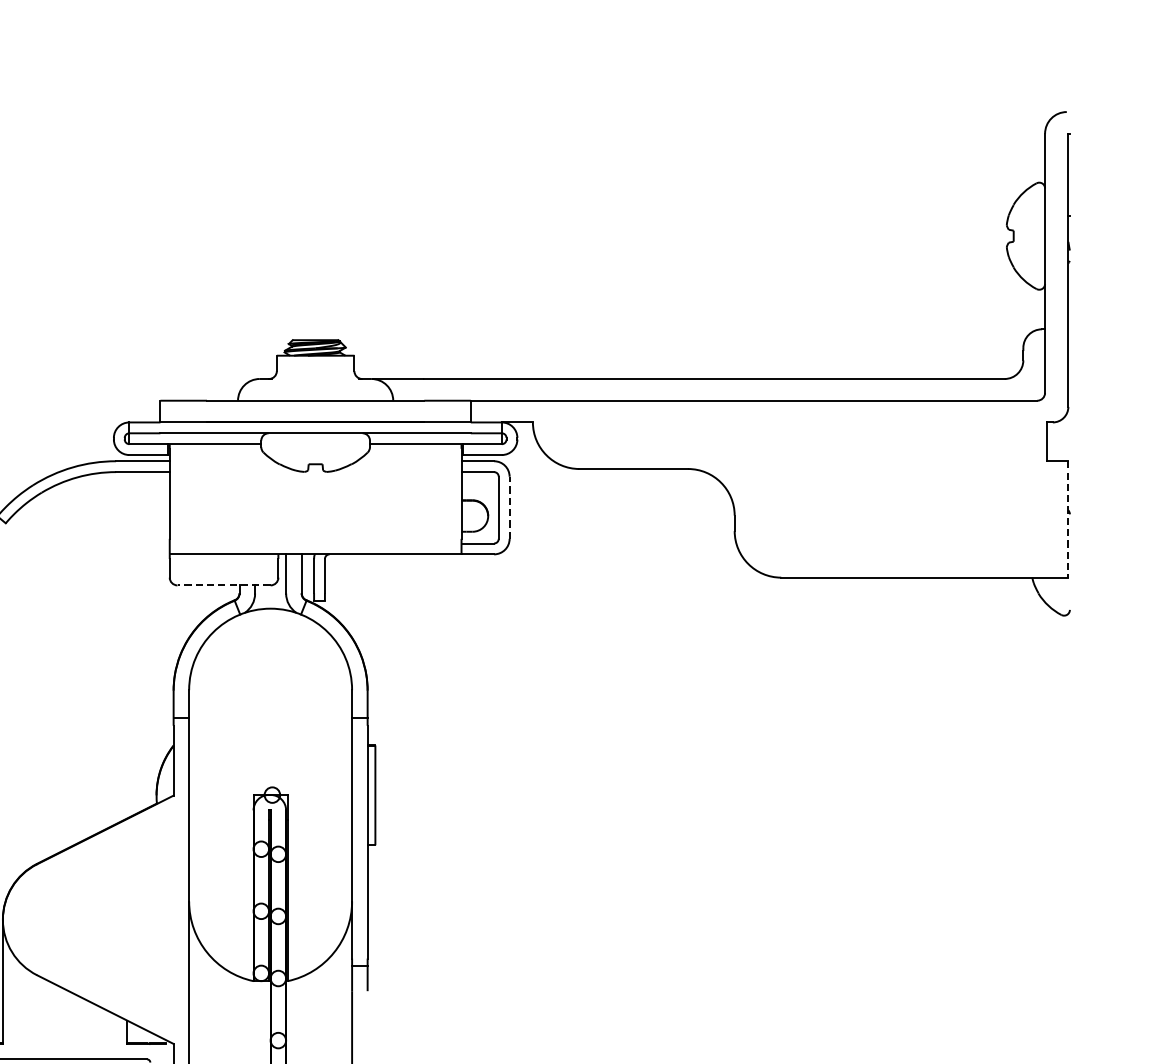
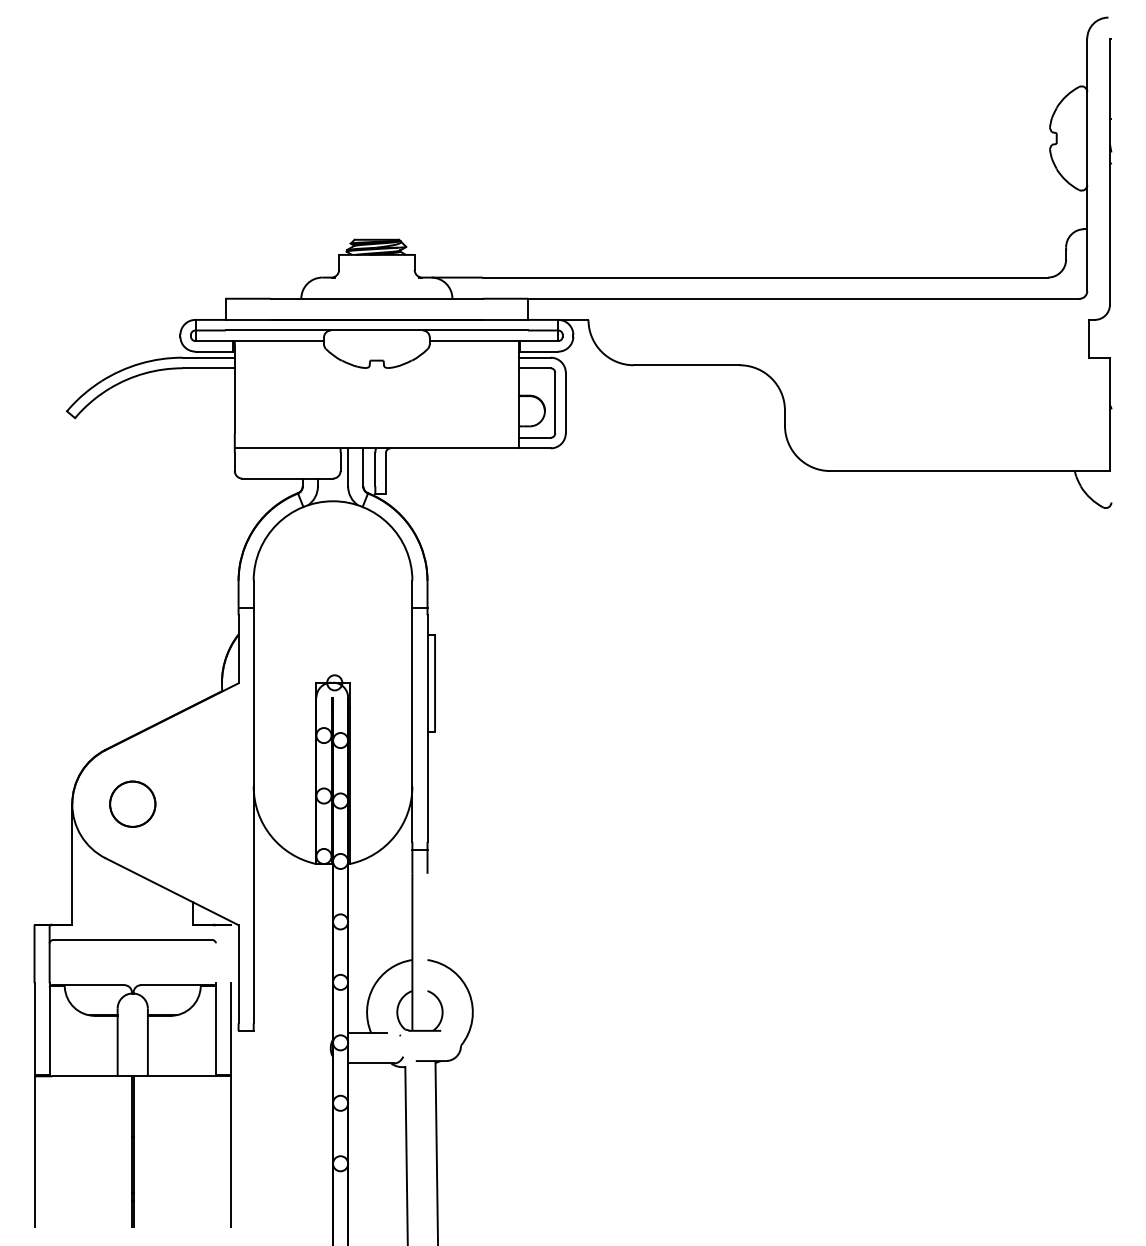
line: (509, 507) -> (565, 402), dashed -> solid
line: (1067, 519) -> (1109, 414), dashed -> solid
line: (223, 585) -> (287, 478), dashed -> solid
circle: (64, 919) -> (132, 803), added

